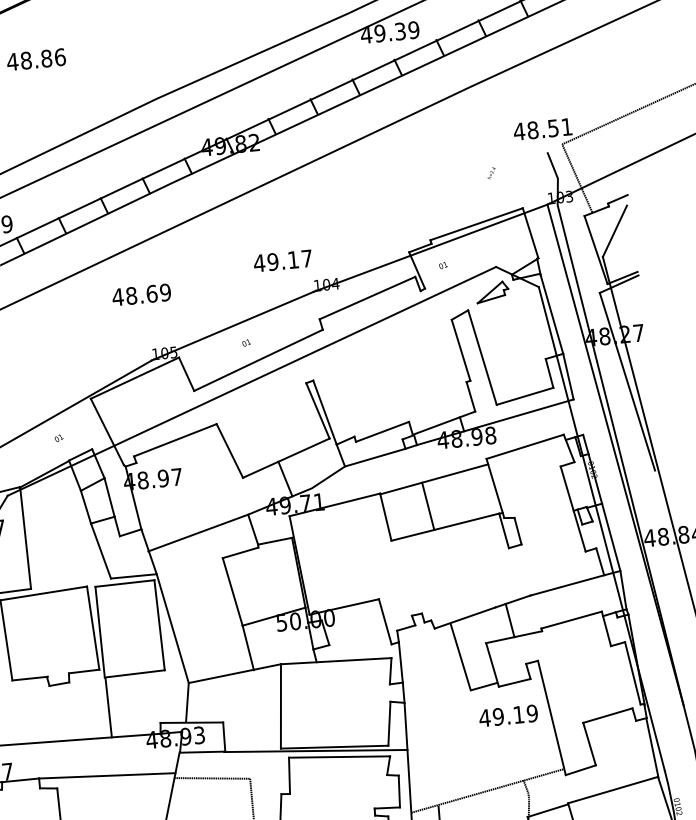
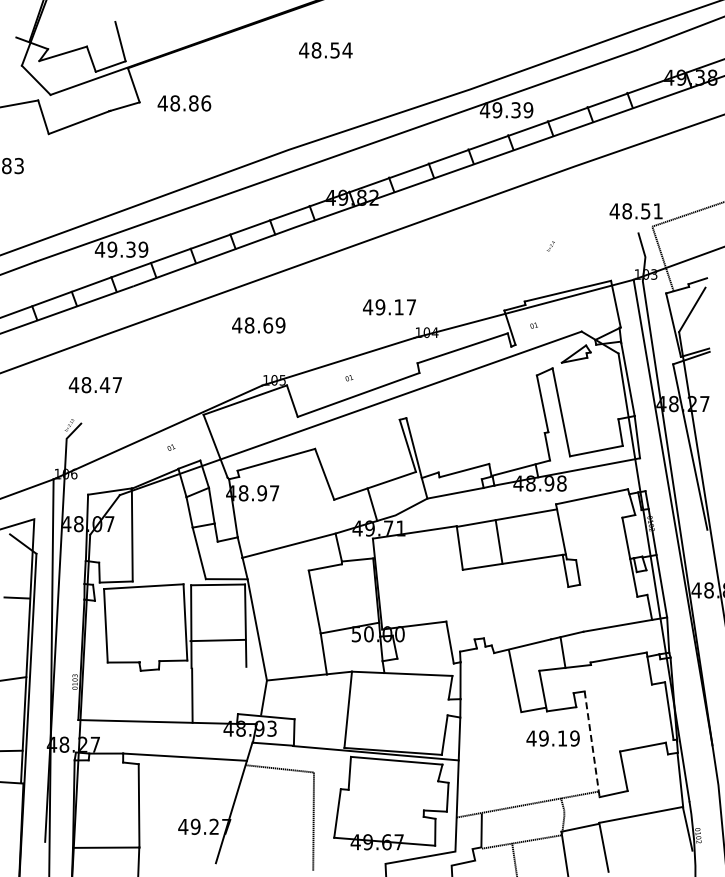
text: (491, 173) -> (550, 246), moved
line: (134, 673) -> (217, 640), moved
line: (552, 718) -> (592, 744), solid -> dashed

